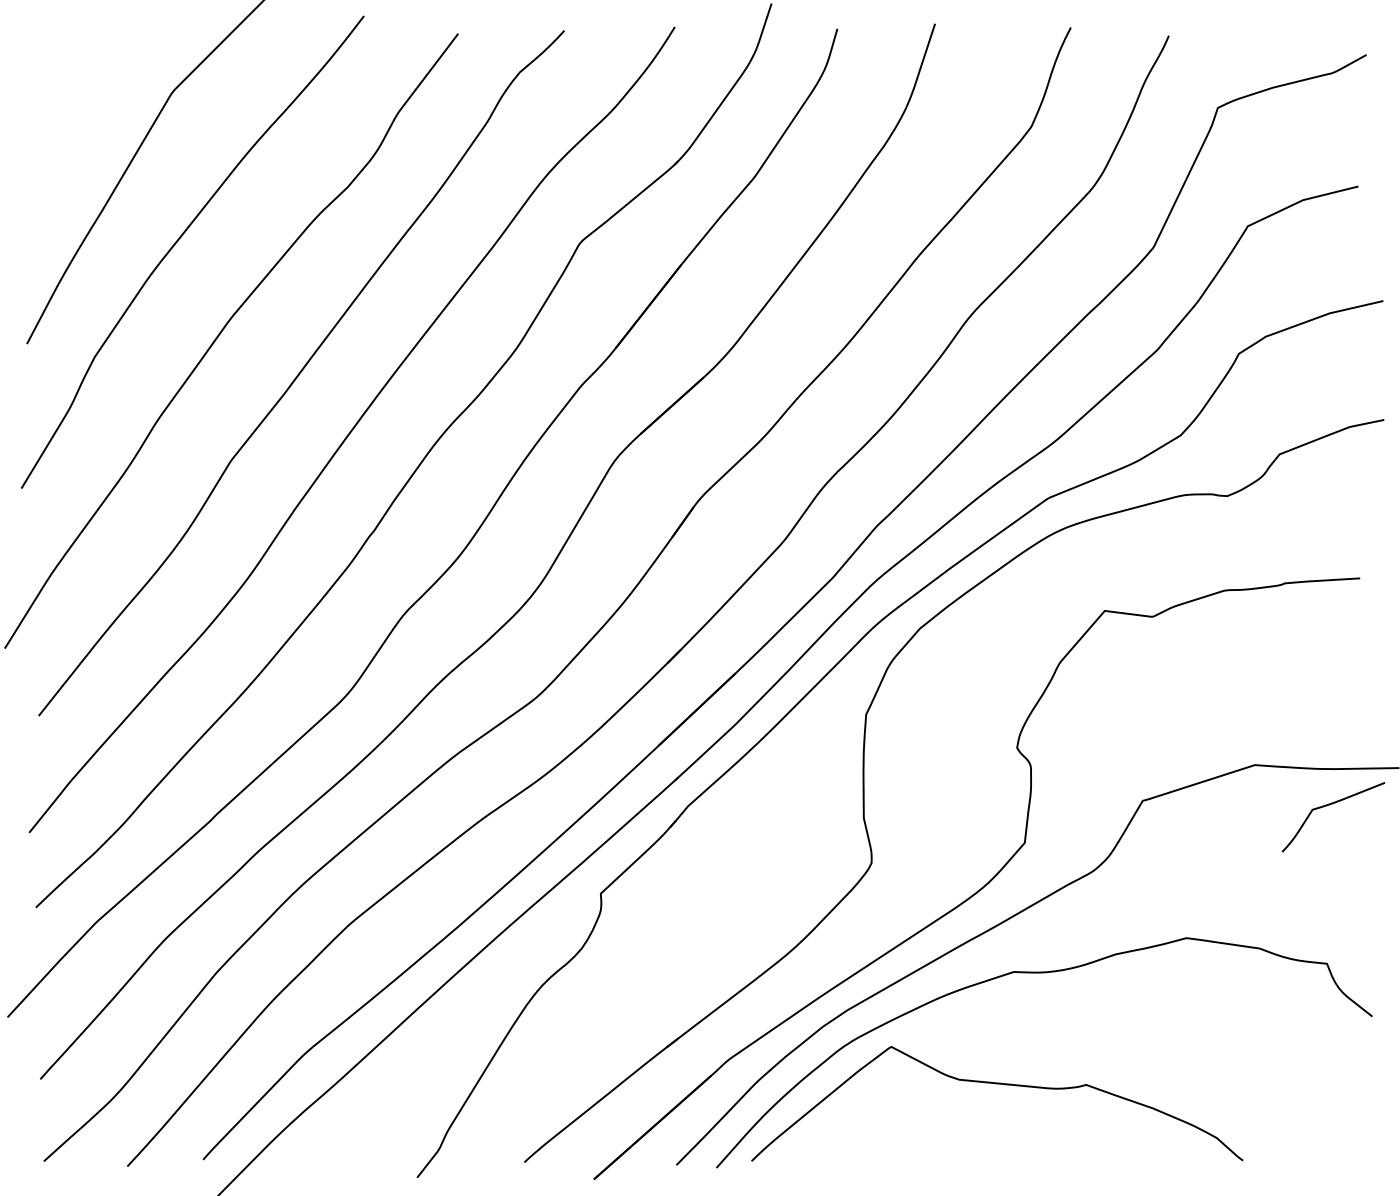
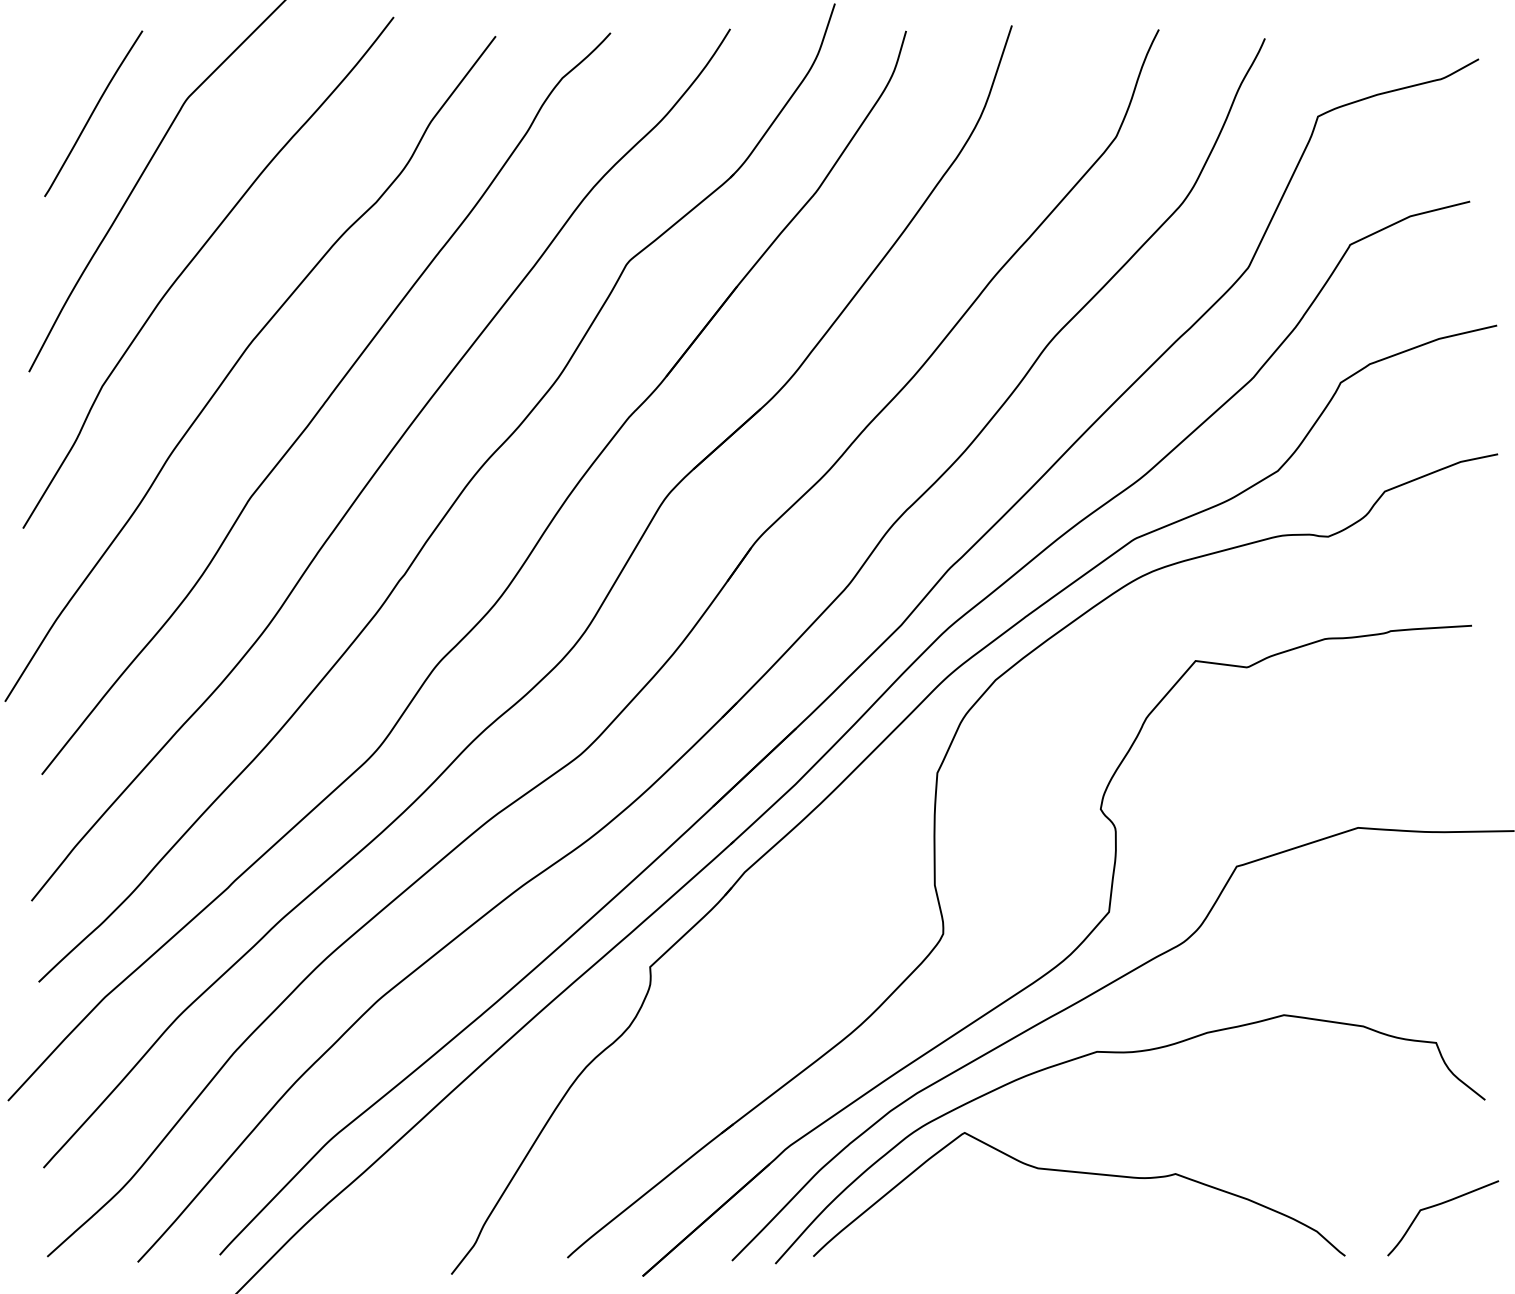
curve: (86, 105) -> (93, 113), added
curve: (1330, 805) -> (1439, 1205), moved

